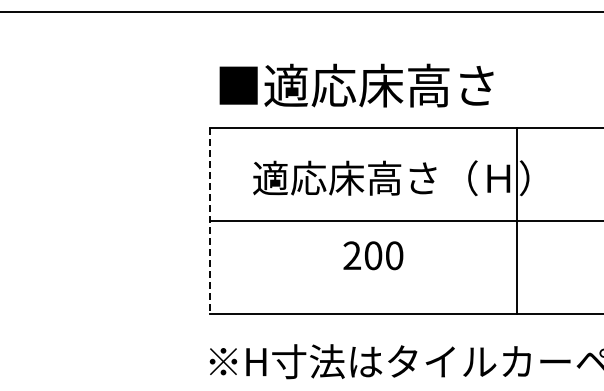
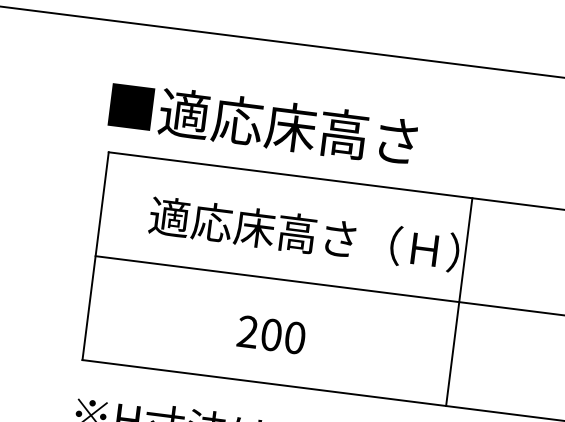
text: (356, 85) -> (263, 123), moved
line: (209, 220) -> (95, 255), dashed -> solid
line: (517, 220) -> (459, 301), moved
text: (373, 255) -> (271, 334), moved

